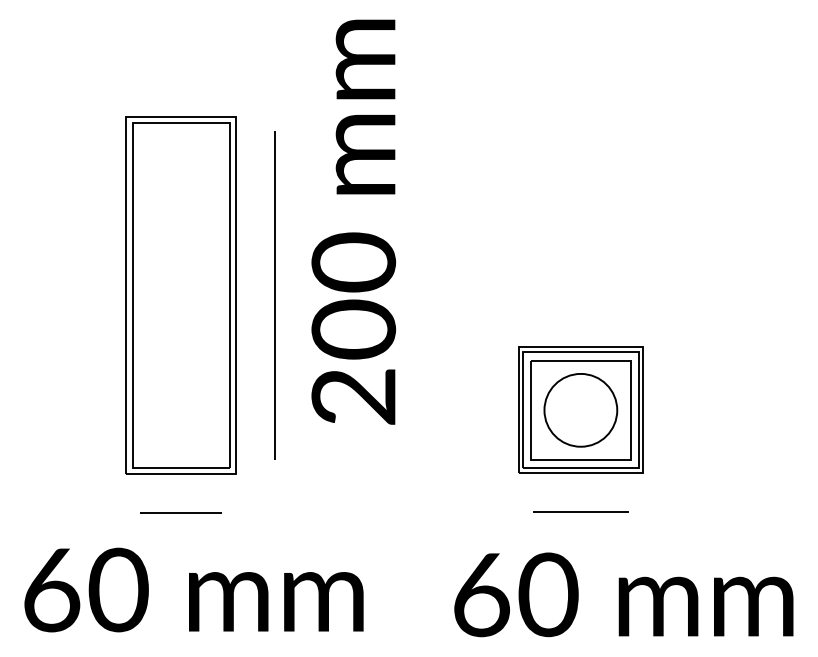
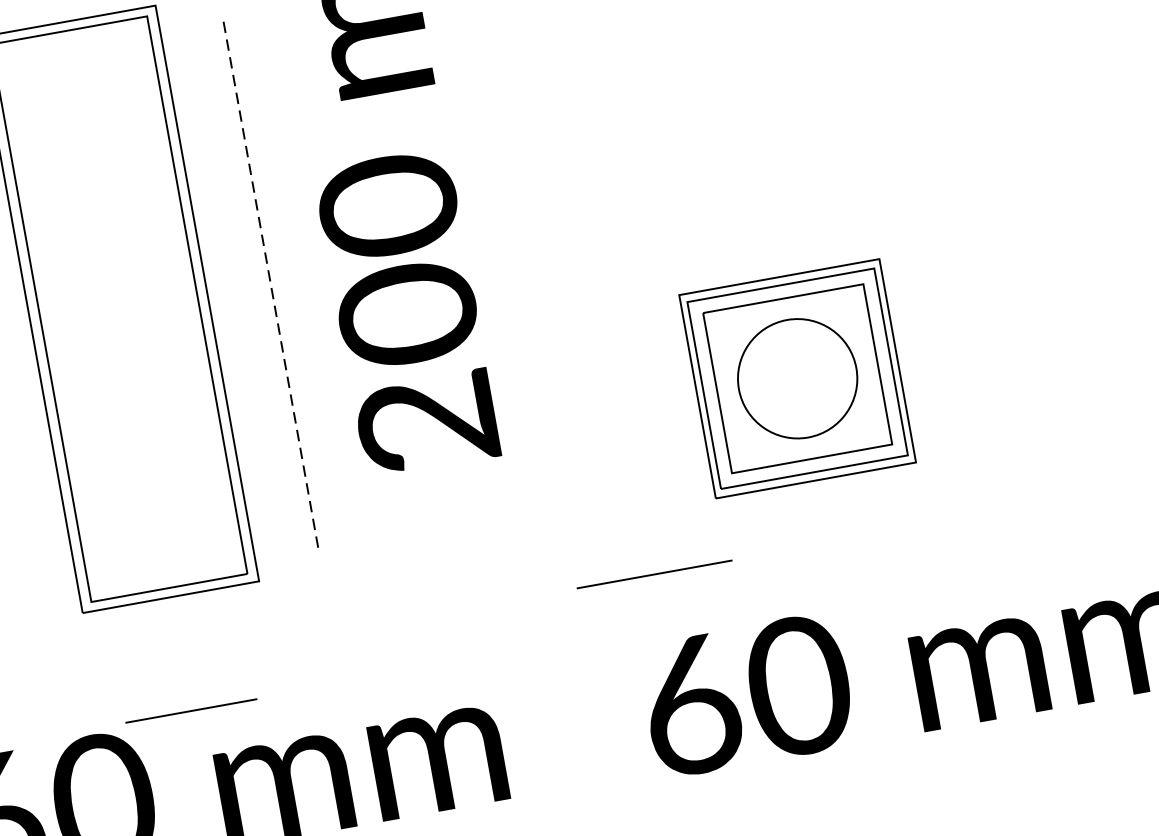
line: (274, 295) -> (269, 282), solid -> dashed
line: (580, 511) -> (653, 573), moved
line: (180, 512) -> (190, 709), moved

